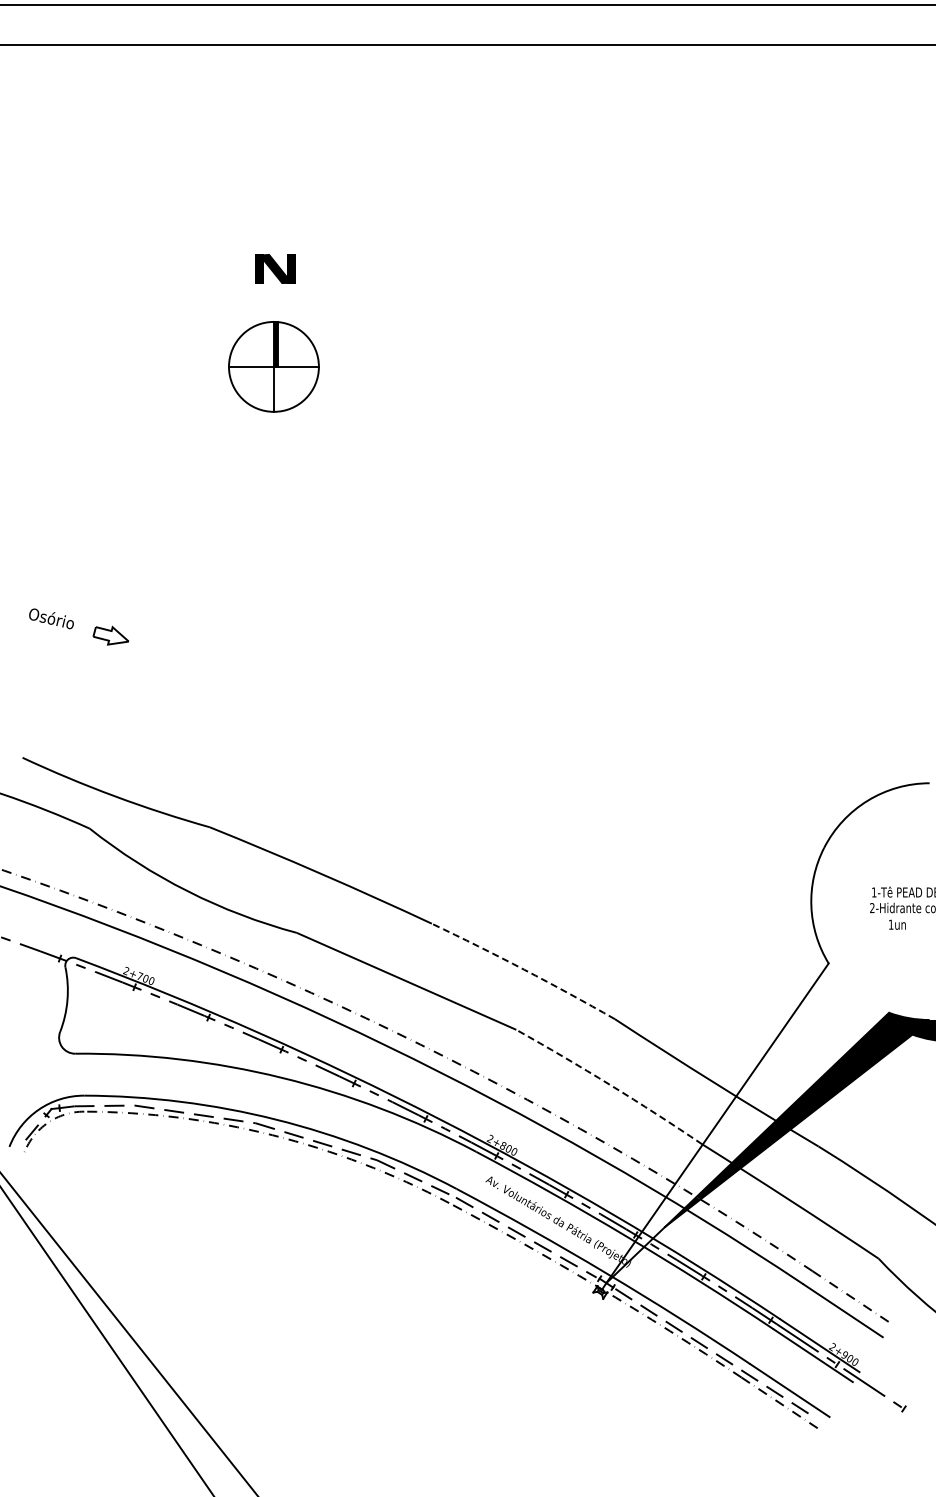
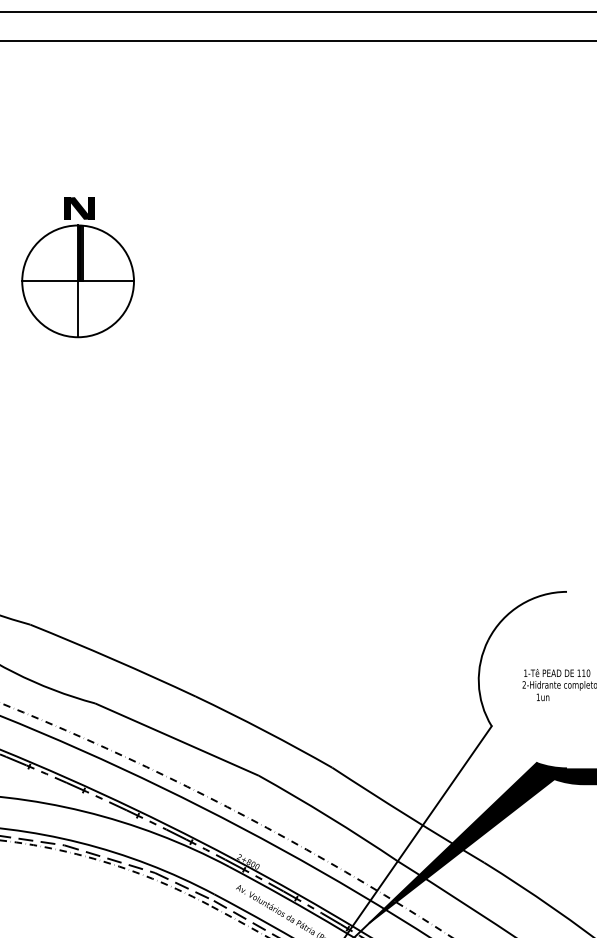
part: (273, 366) -> (77, 281), size x1.67
arc: (524, 969) -> (264, 730), dashed -> solid
arc: (610, 1085) -> (329, 817), dashed -> solid

